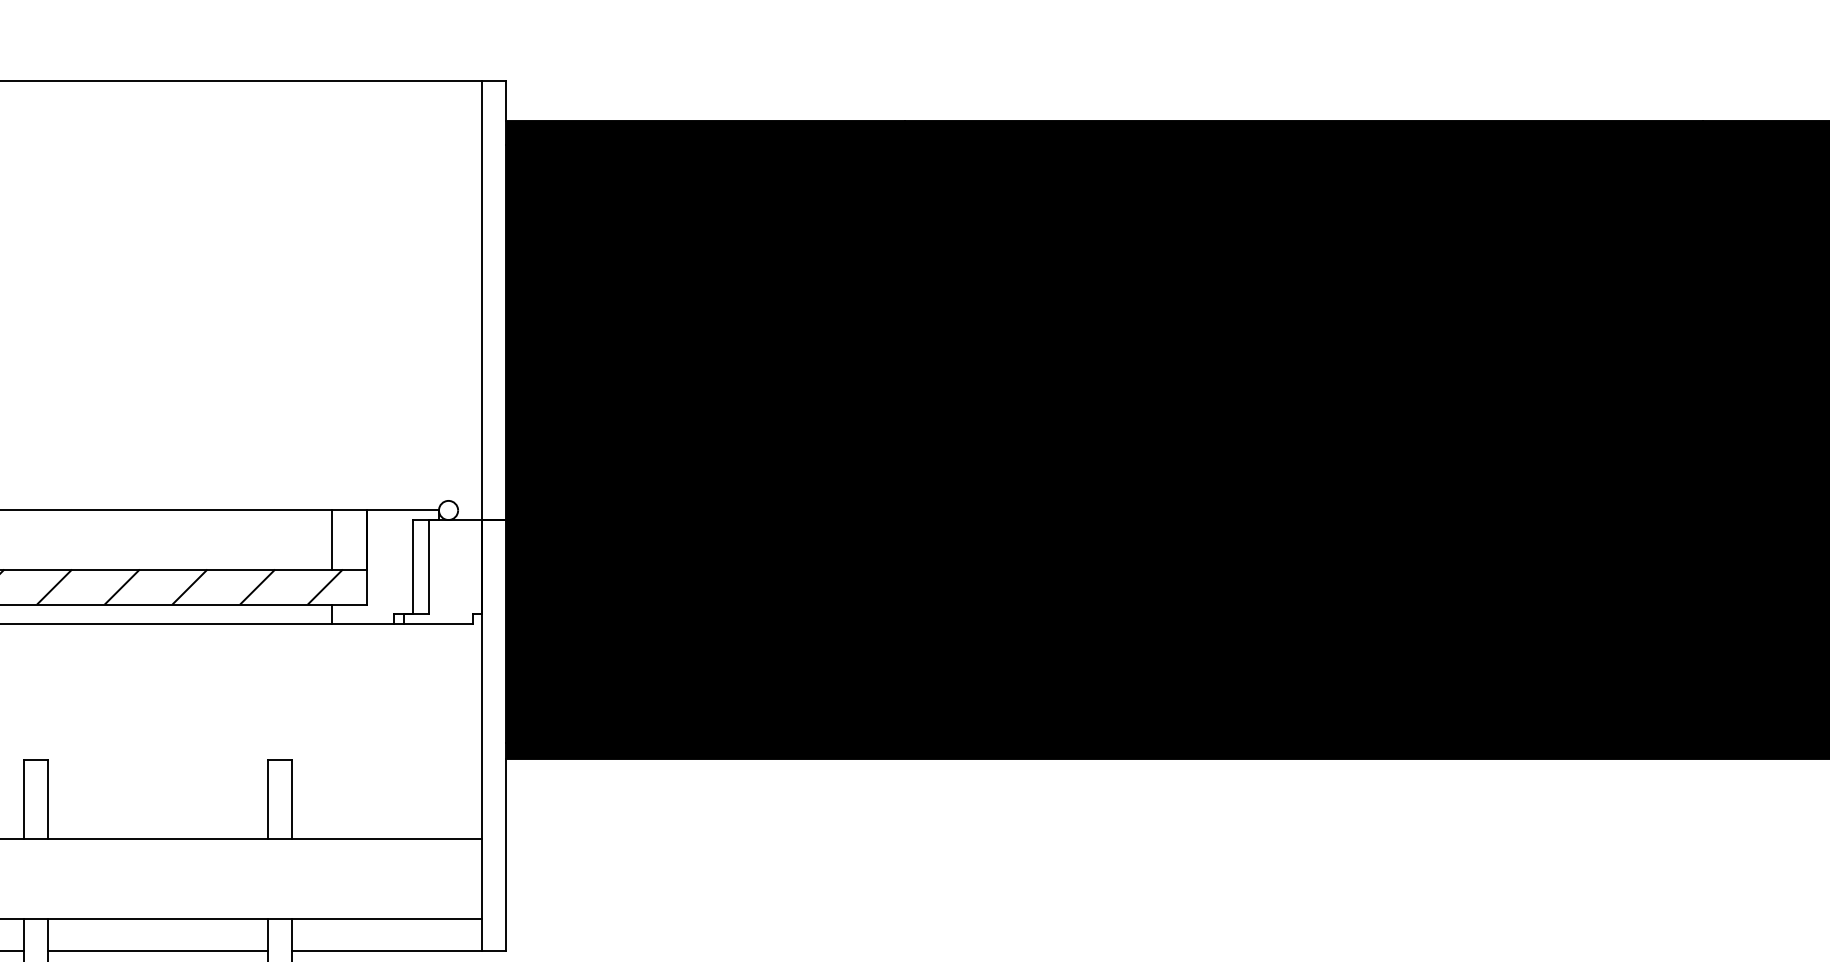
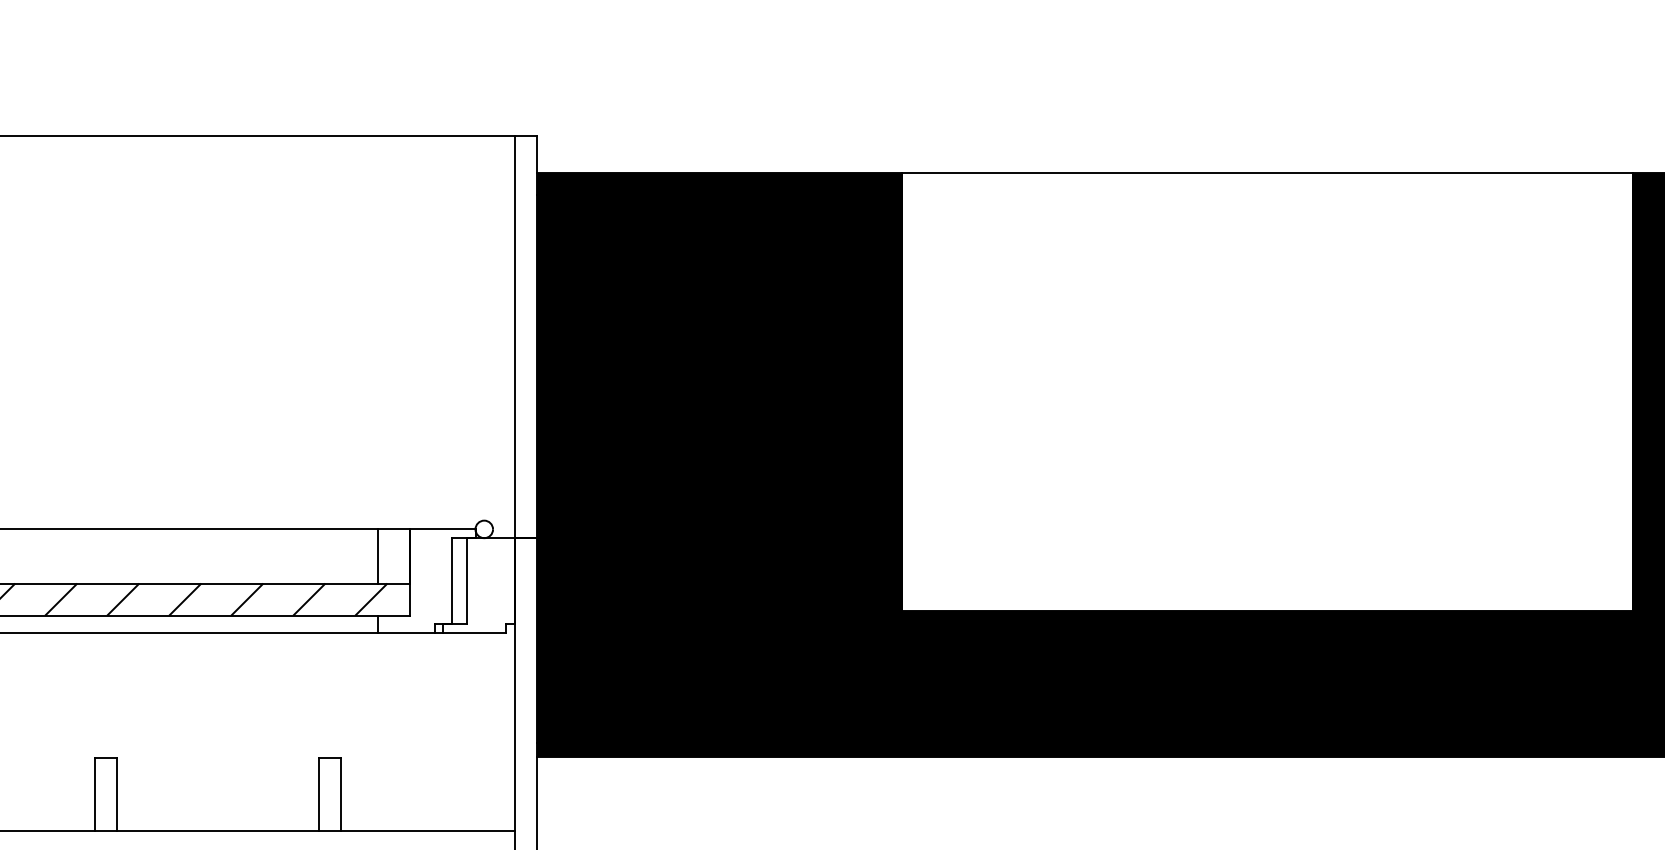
fill: (1303, 360) -> (1267, 391), removed

